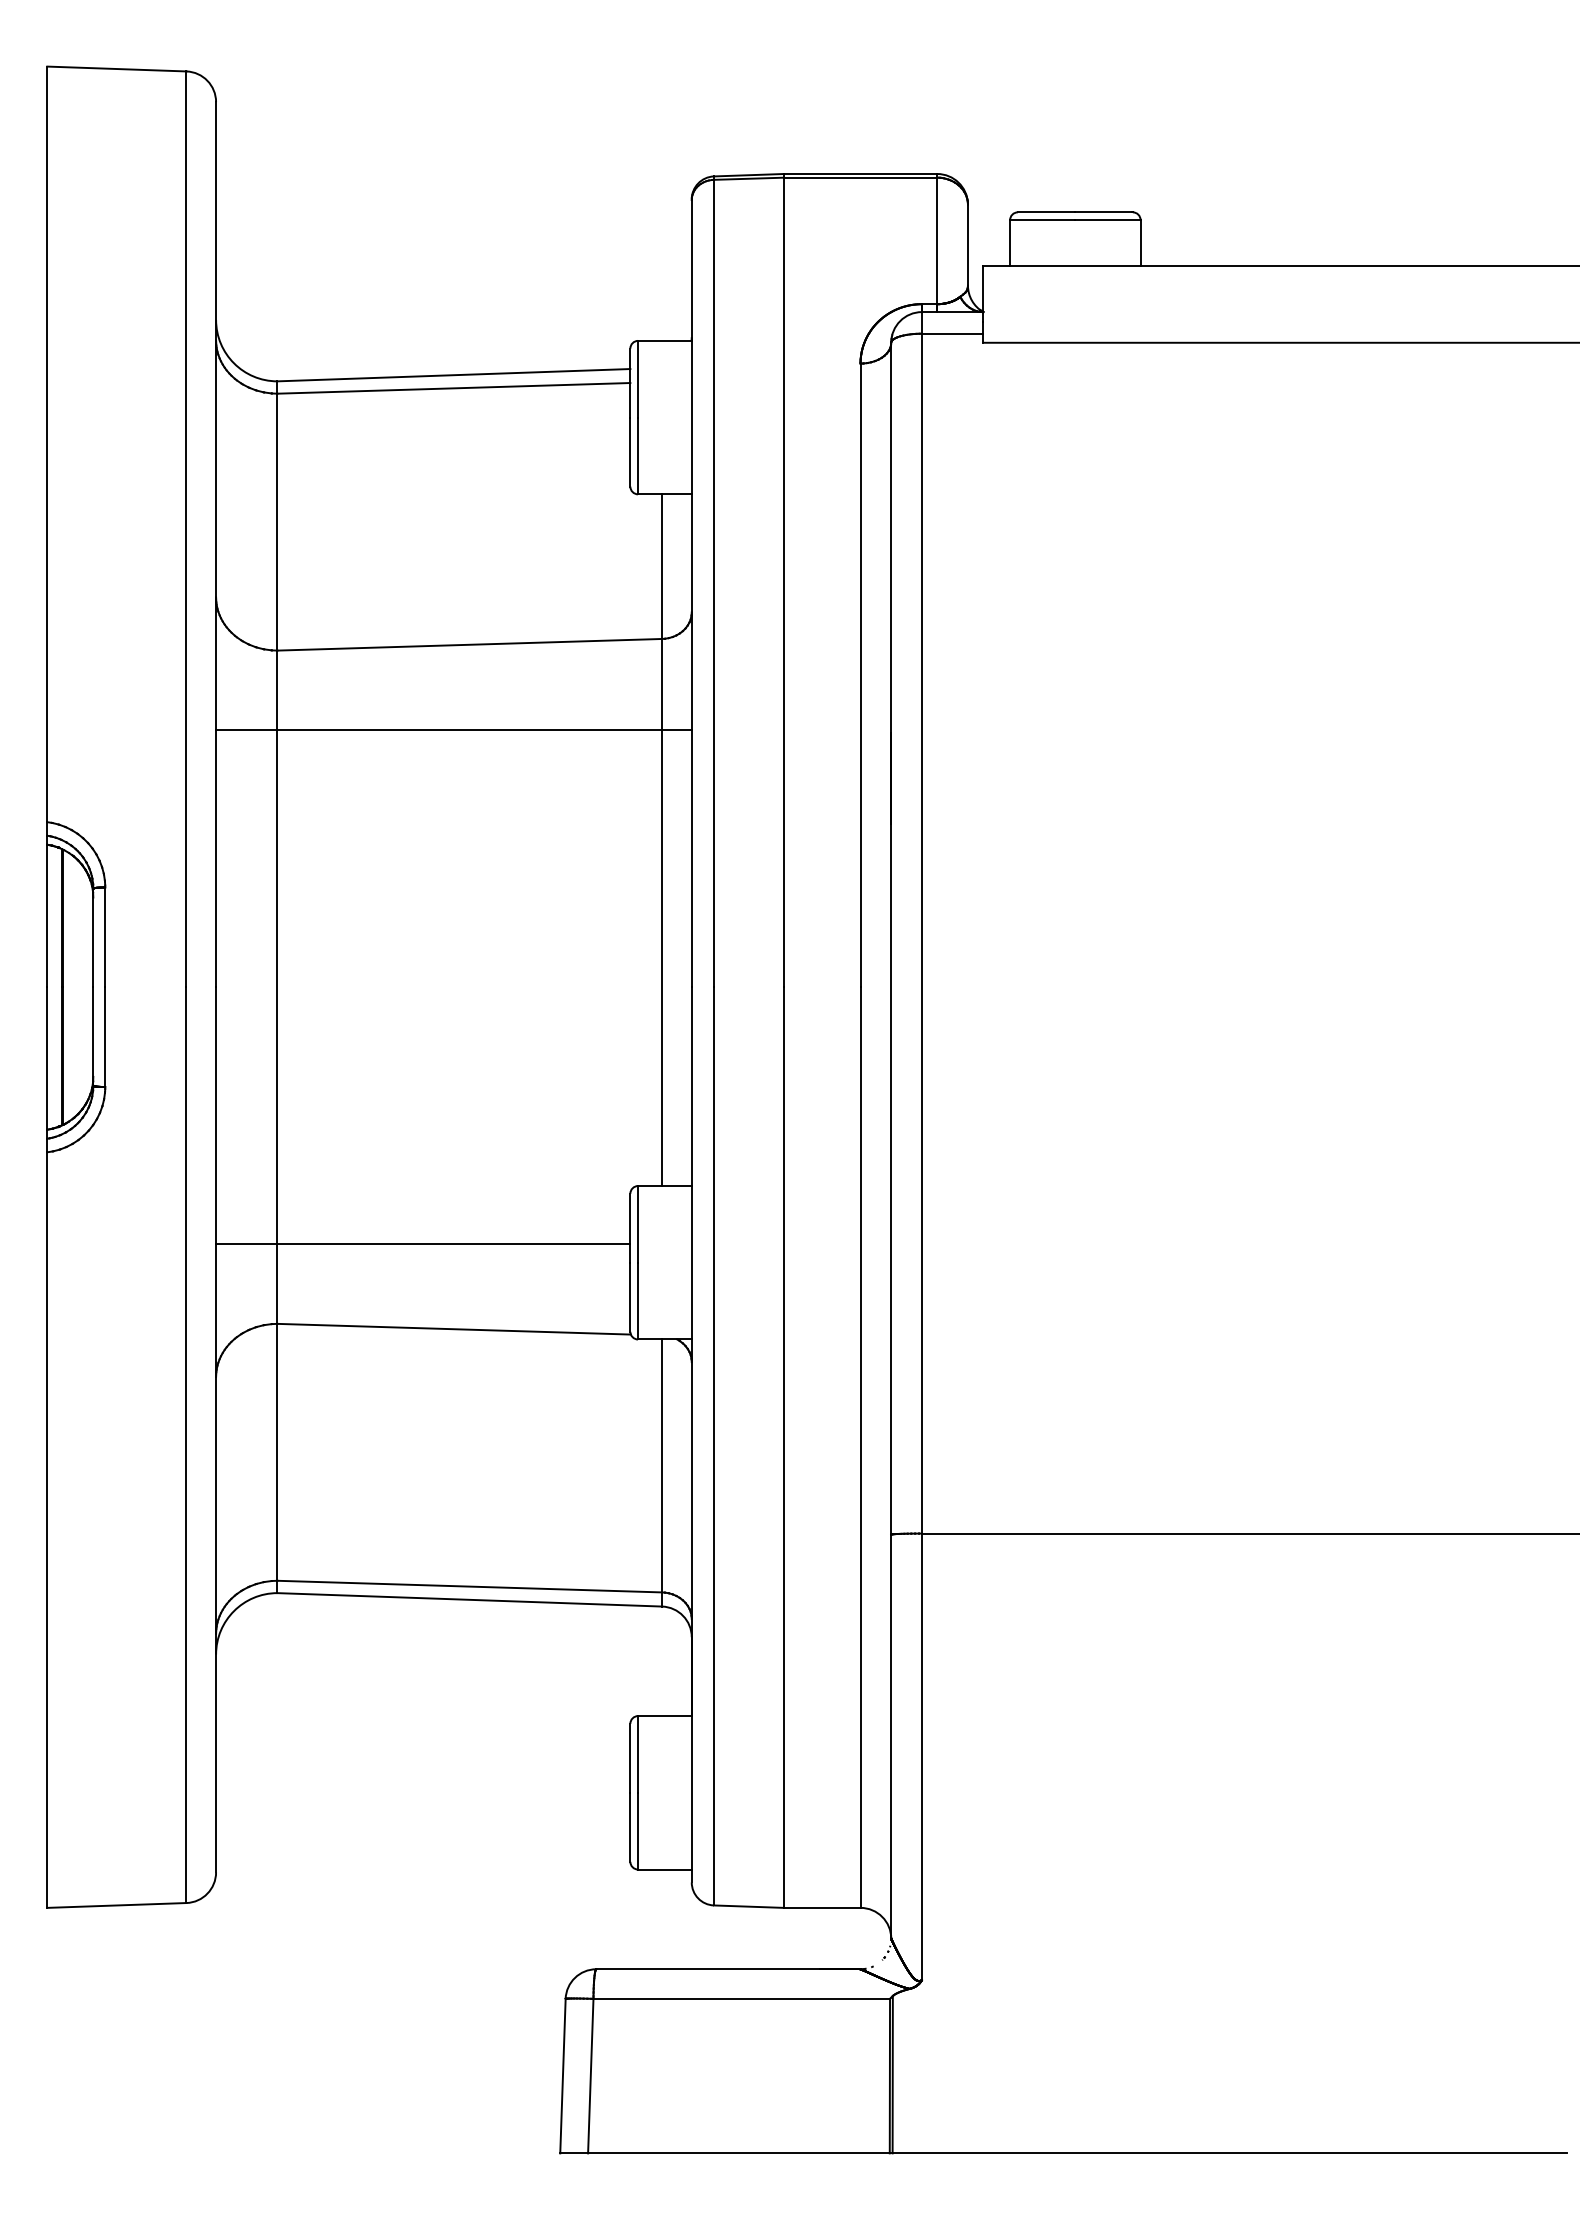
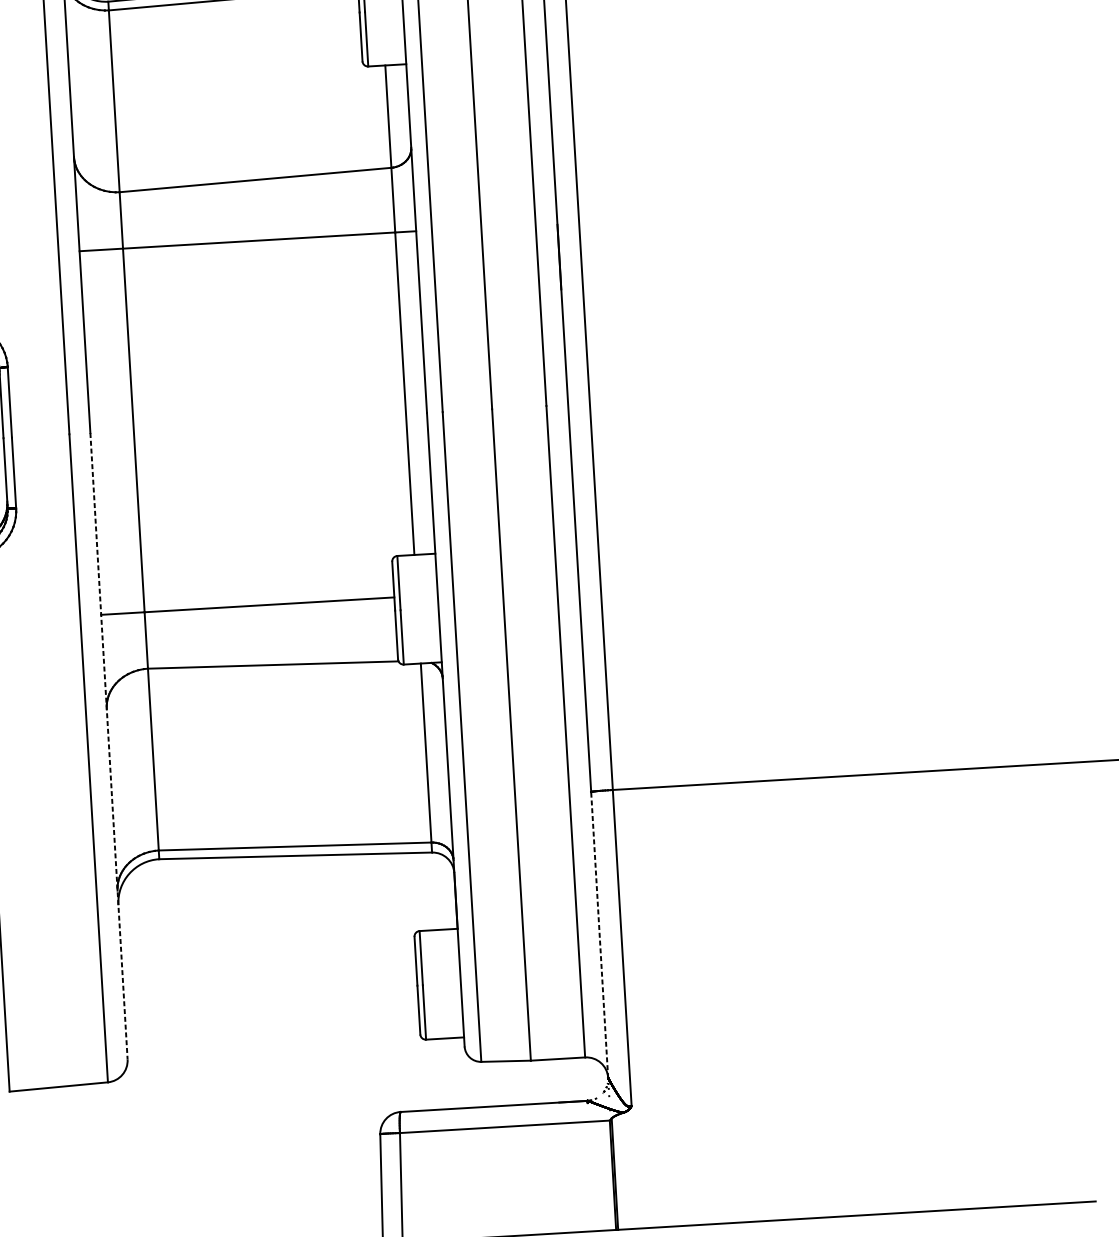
line: (216, 1429) -> (109, 745), solid -> dashed
line: (891, 1736) -> (599, 934), solid -> dashed

